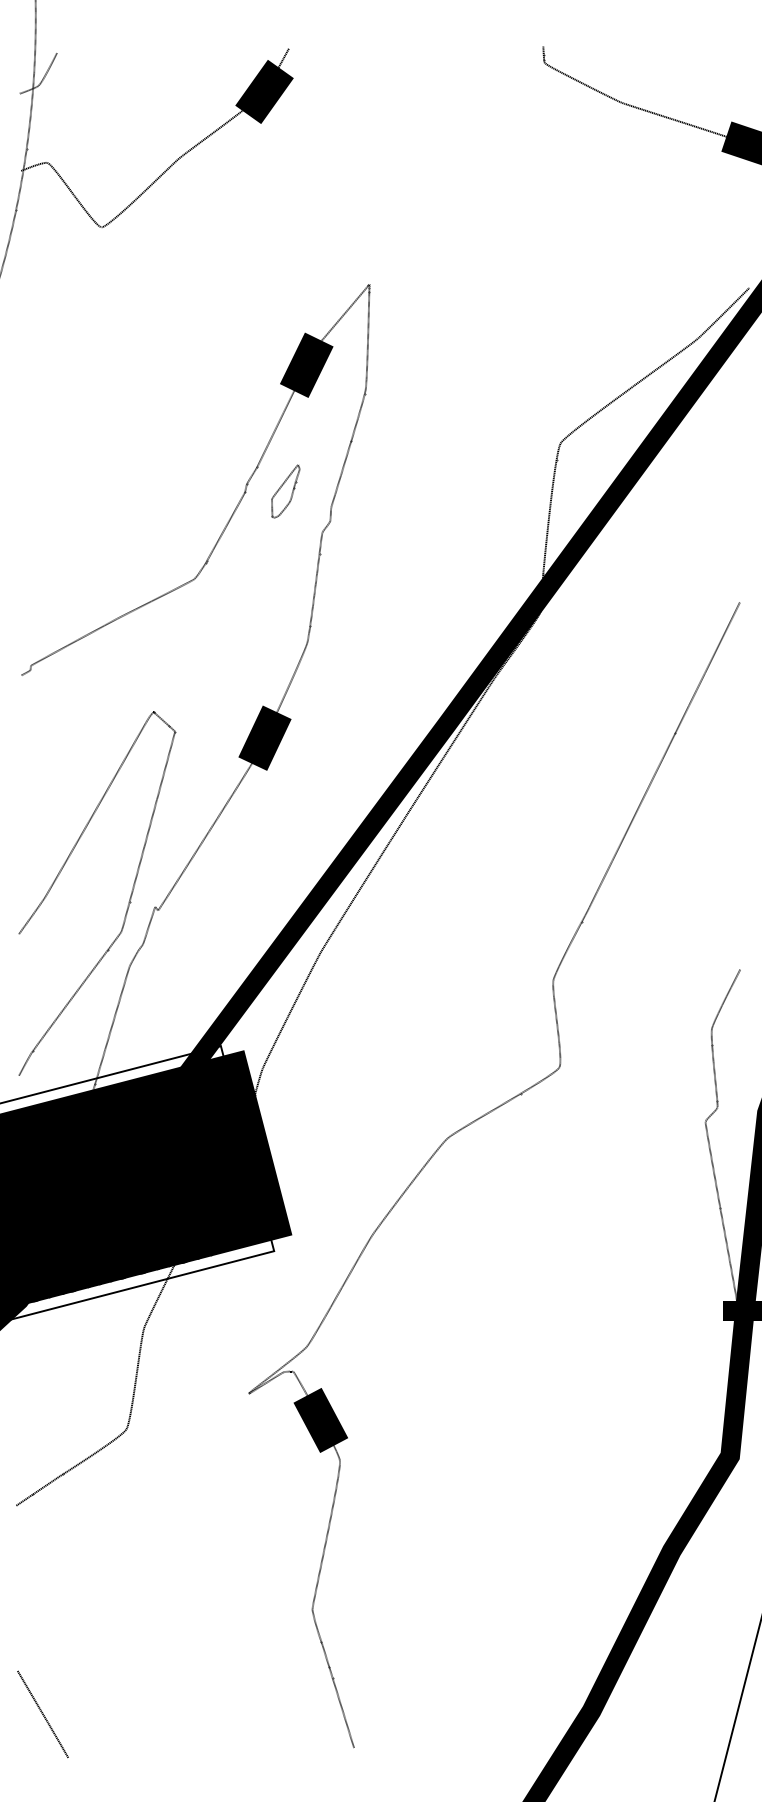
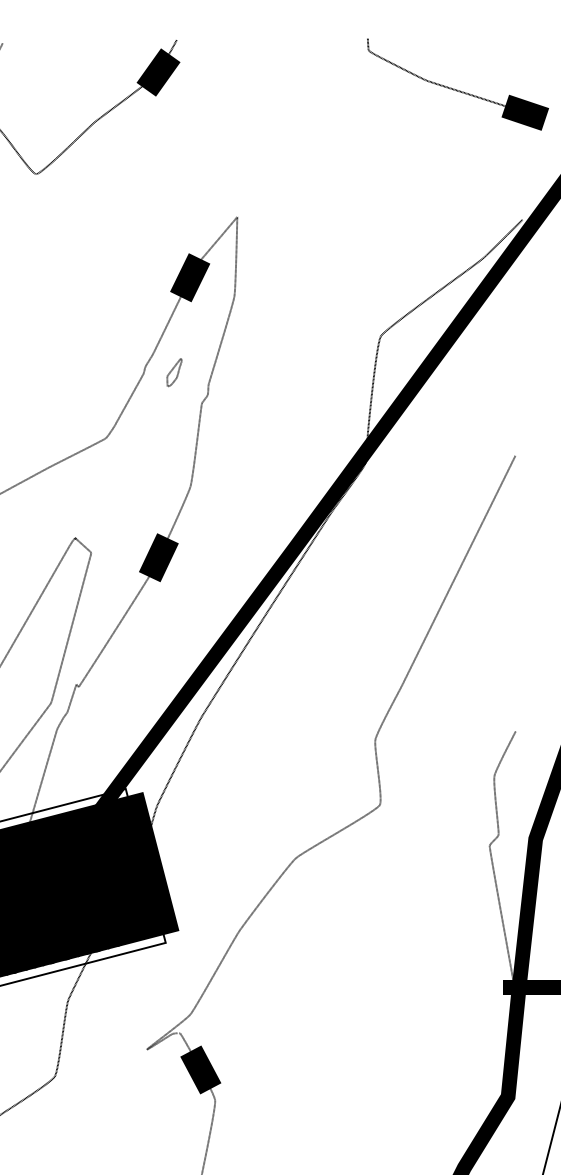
part: (285, 491) -> (174, 372), size x0.7

